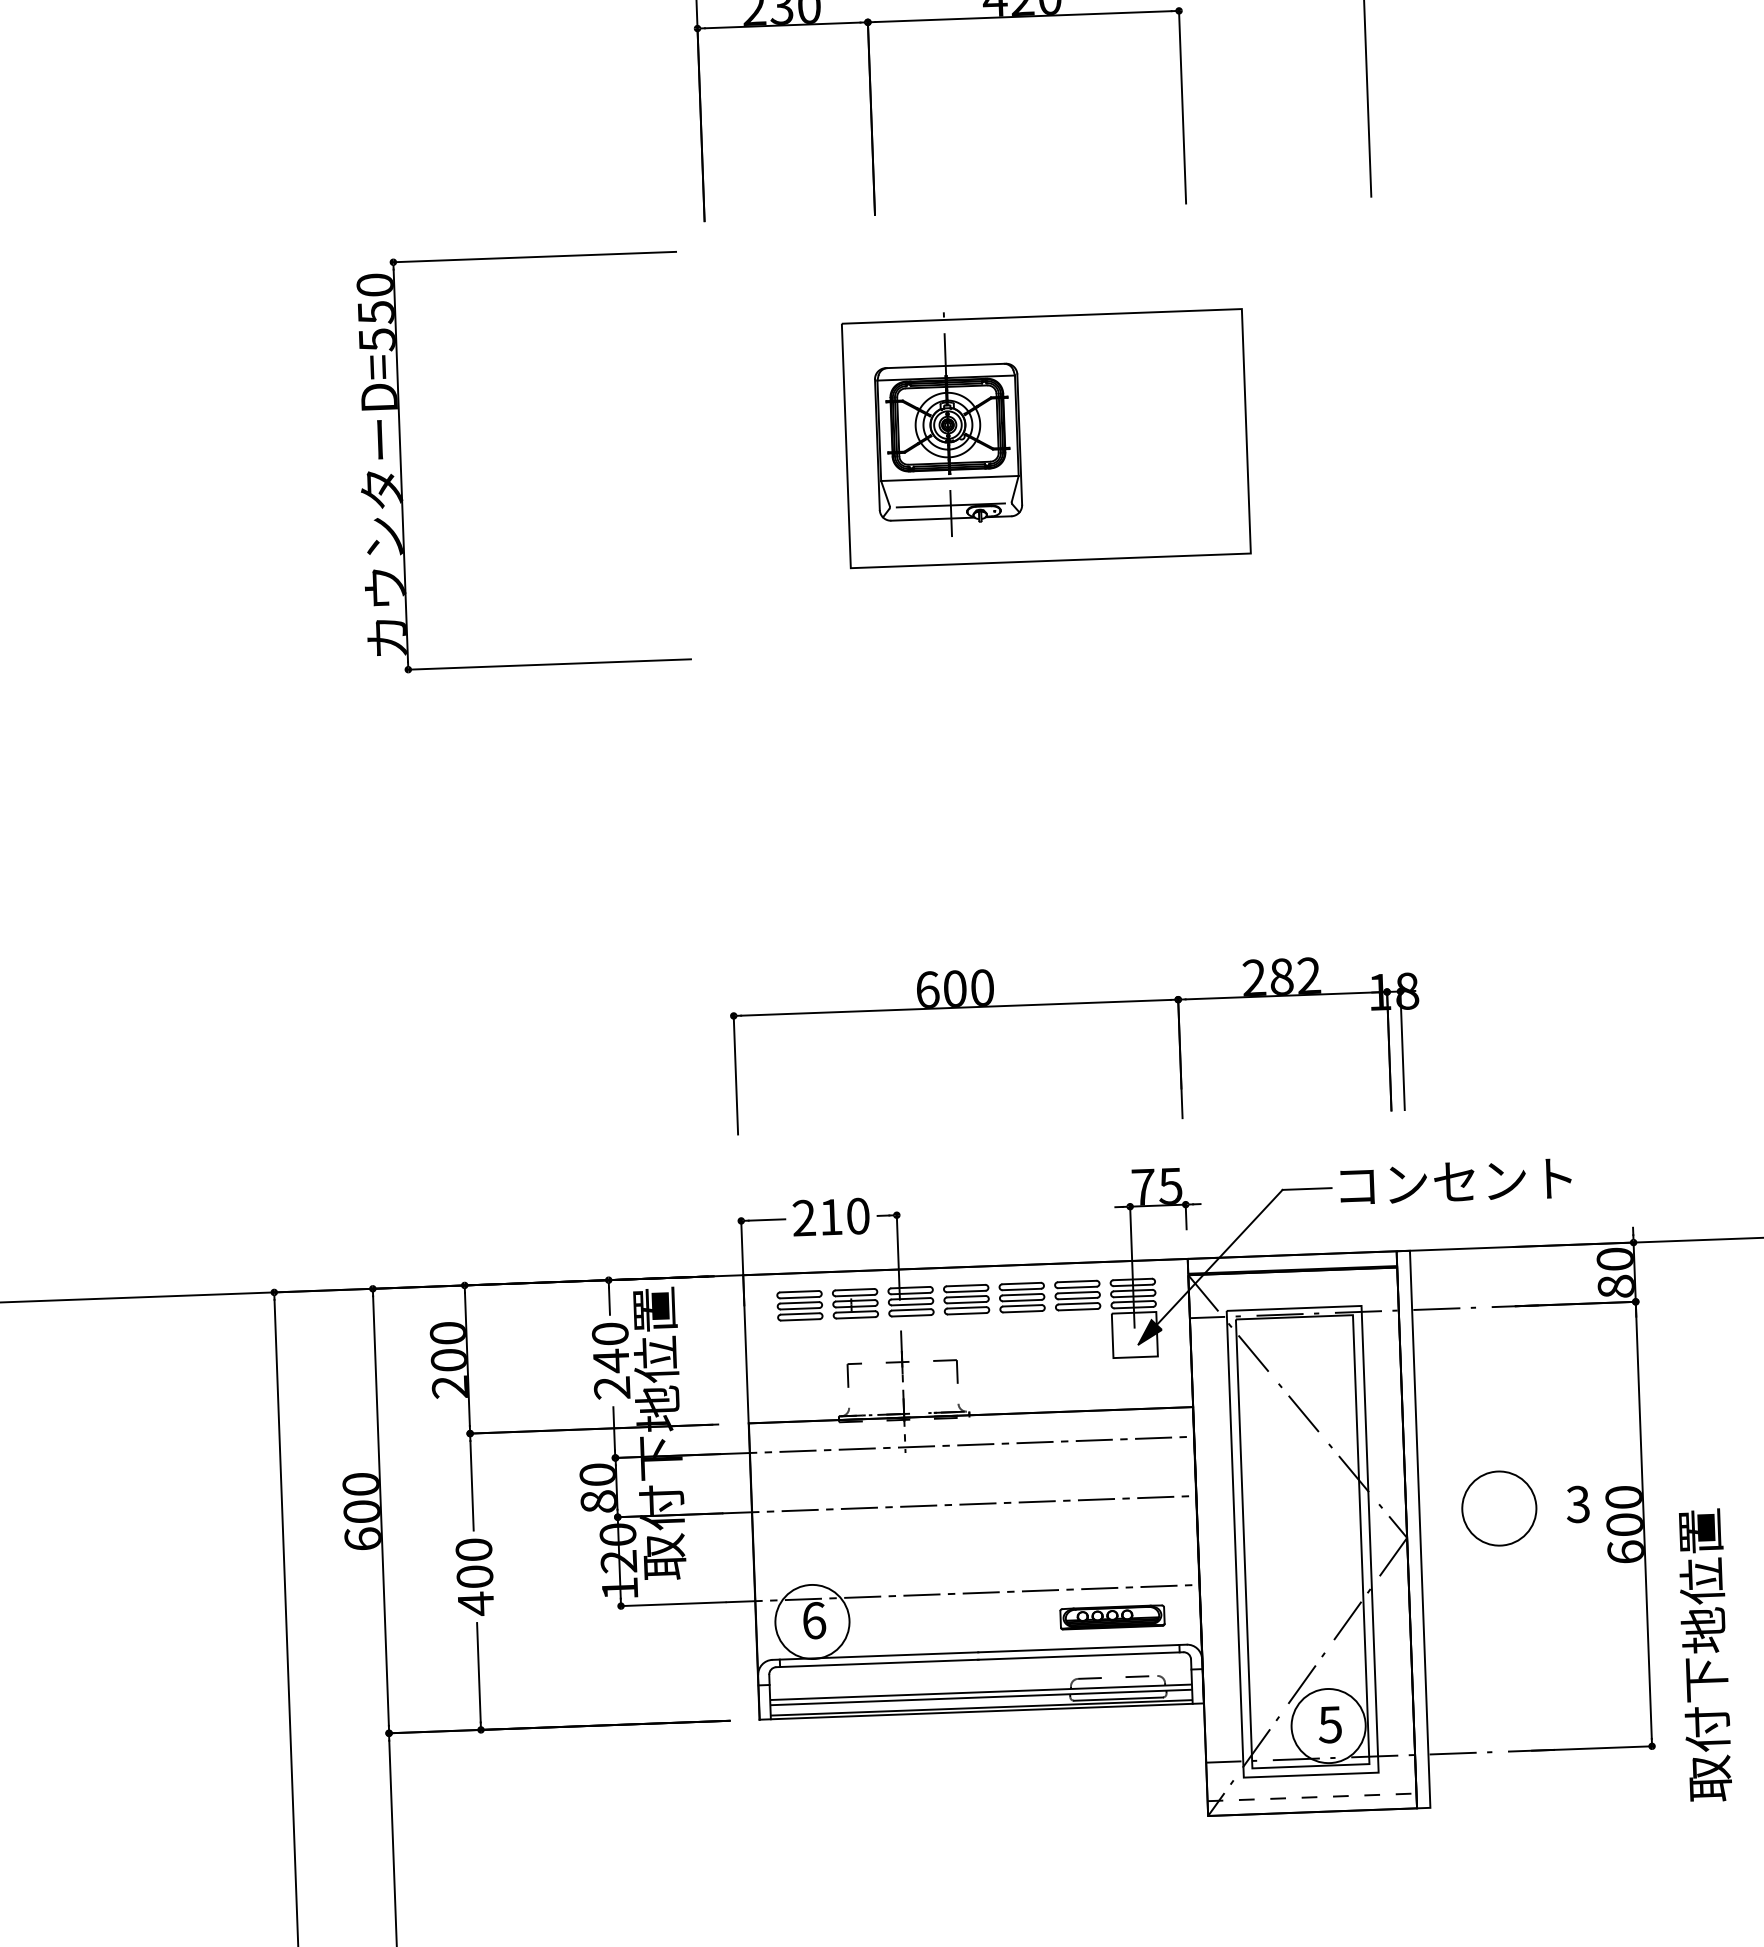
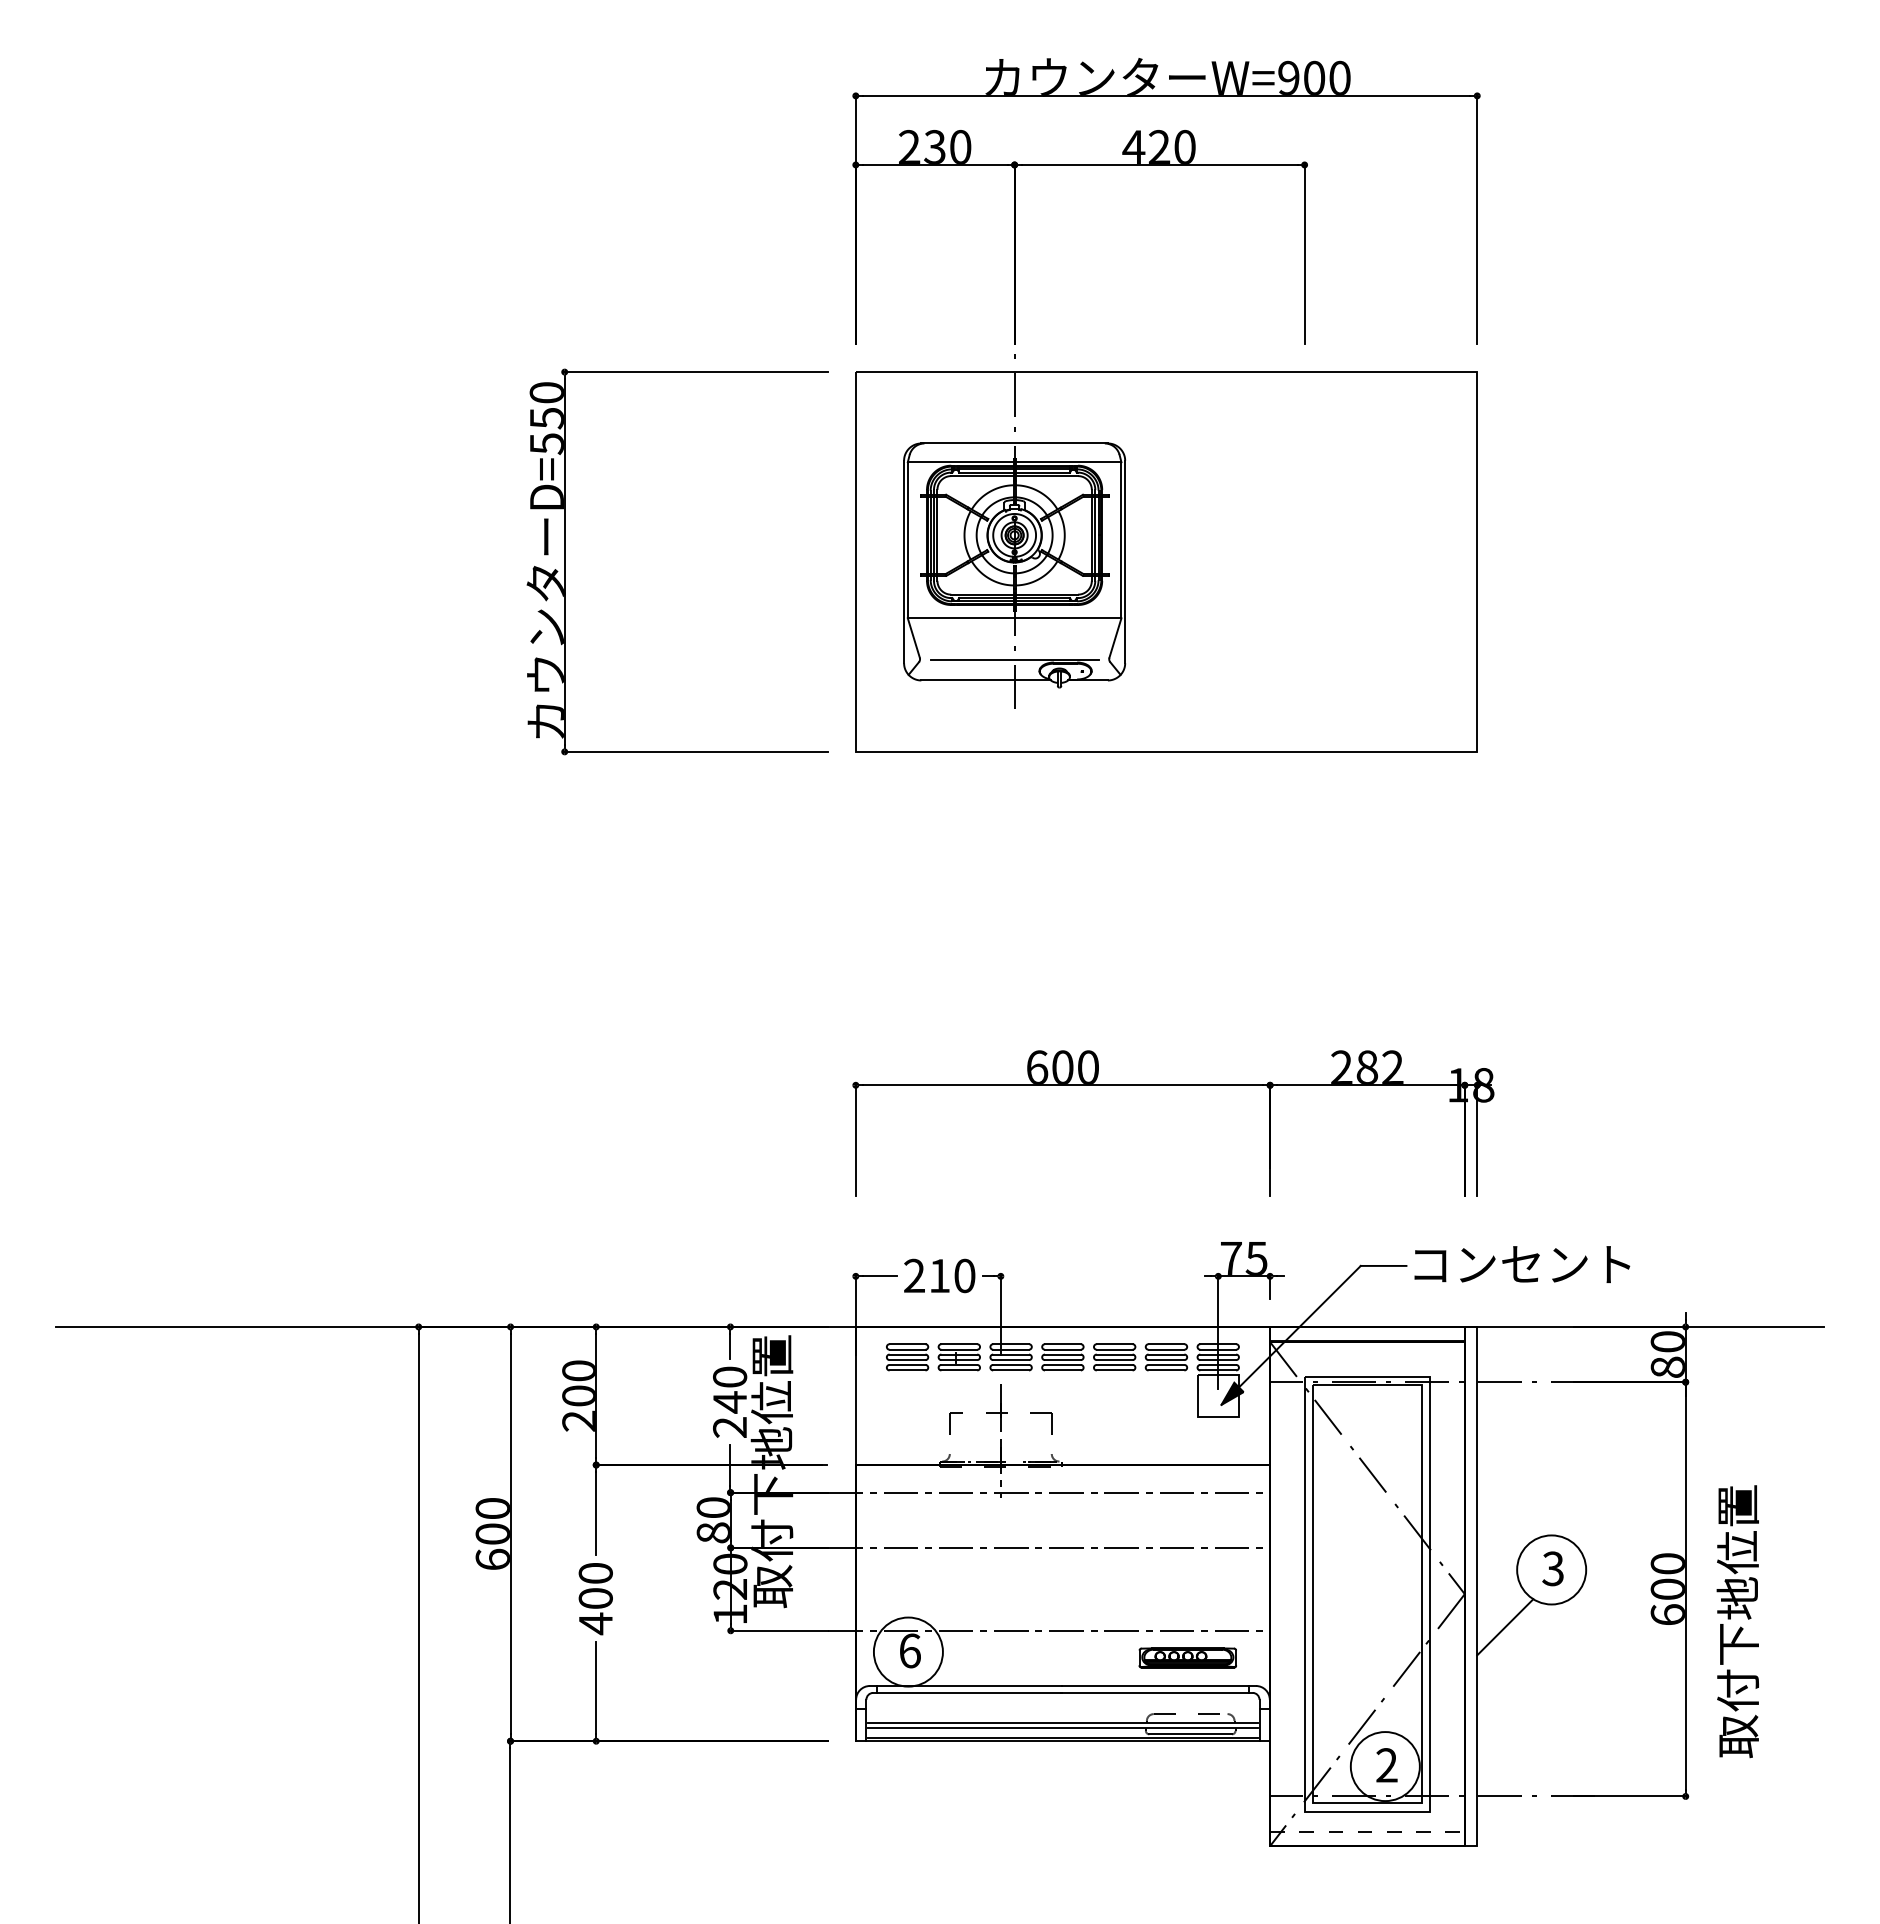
part: (1046, 433) -> (1166, 553), size x1.67
text: (1577, 1504) -> (1552, 1568), moved
line: (1452, 1572) -> (1505, 1627), added
text: (1704, 1655) -> (1737, 1621), moved
text: (1329, 1724) -> (1386, 1765), 5 -> 2

